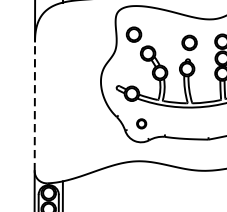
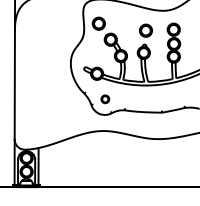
line: (34, 106) -> (14, 84), dashed -> solid

